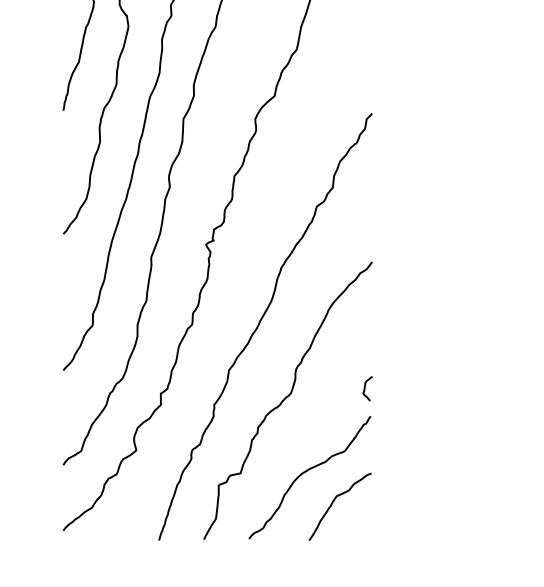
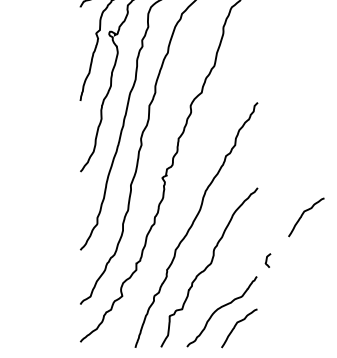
curve: (450, 311) -> (302, 216), added
curve: (366, 388) -> (267, 260), moved

